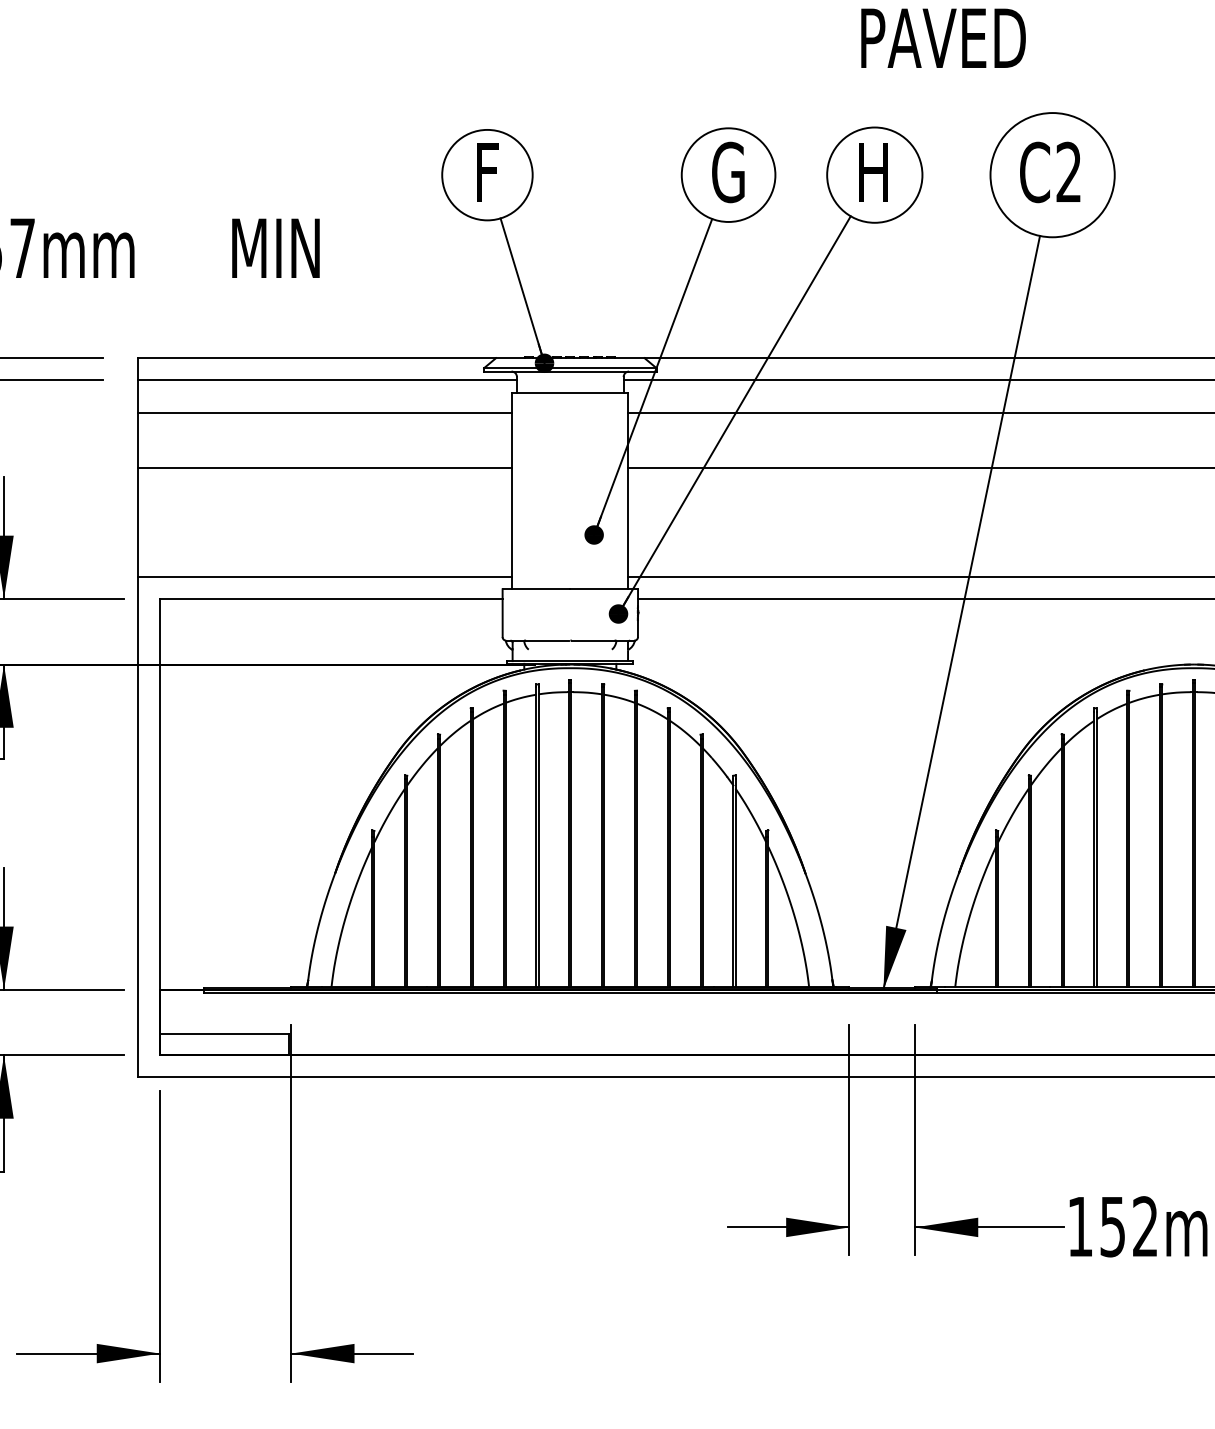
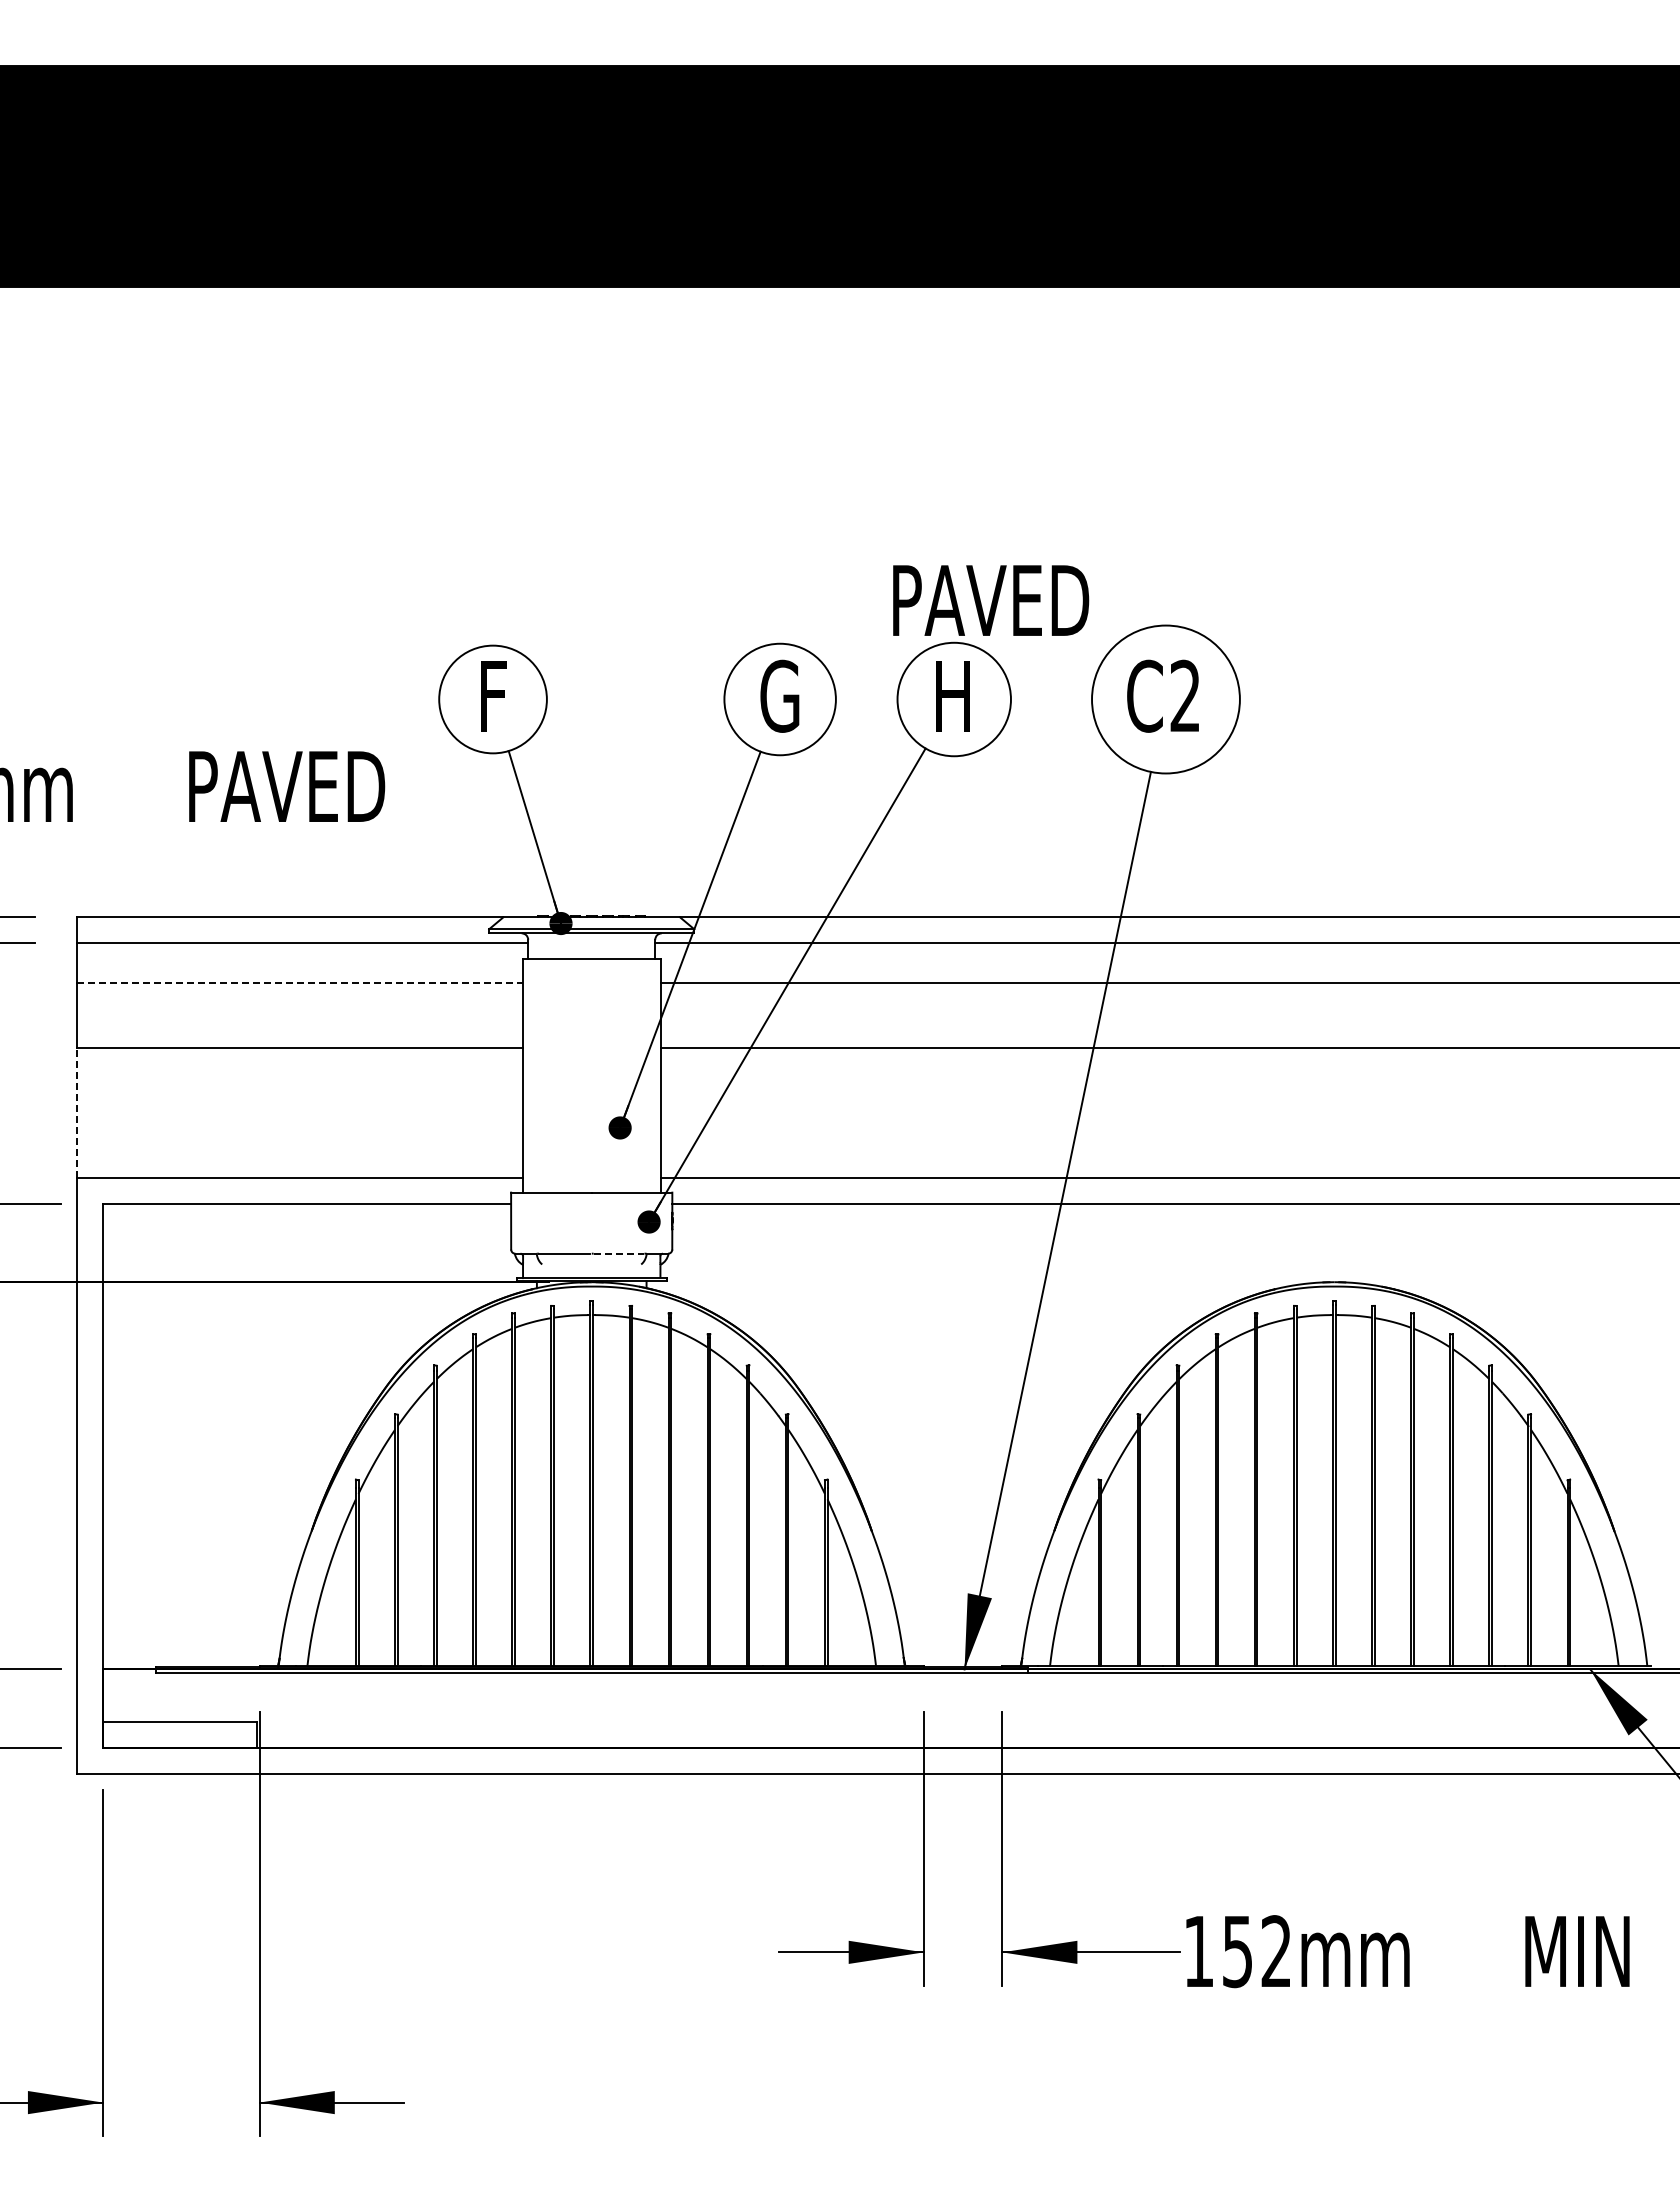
text: (943, 38) -> (991, 600), moved
text: (317, 248) -> (290, 786), MIN -> PAVED
line: (324, 412) -> (299, 982), solid -> dashed
line: (138, 522) -> (77, 1112), solid -> dashed
line: (593, 640) -> (619, 1253), solid -> dashed

